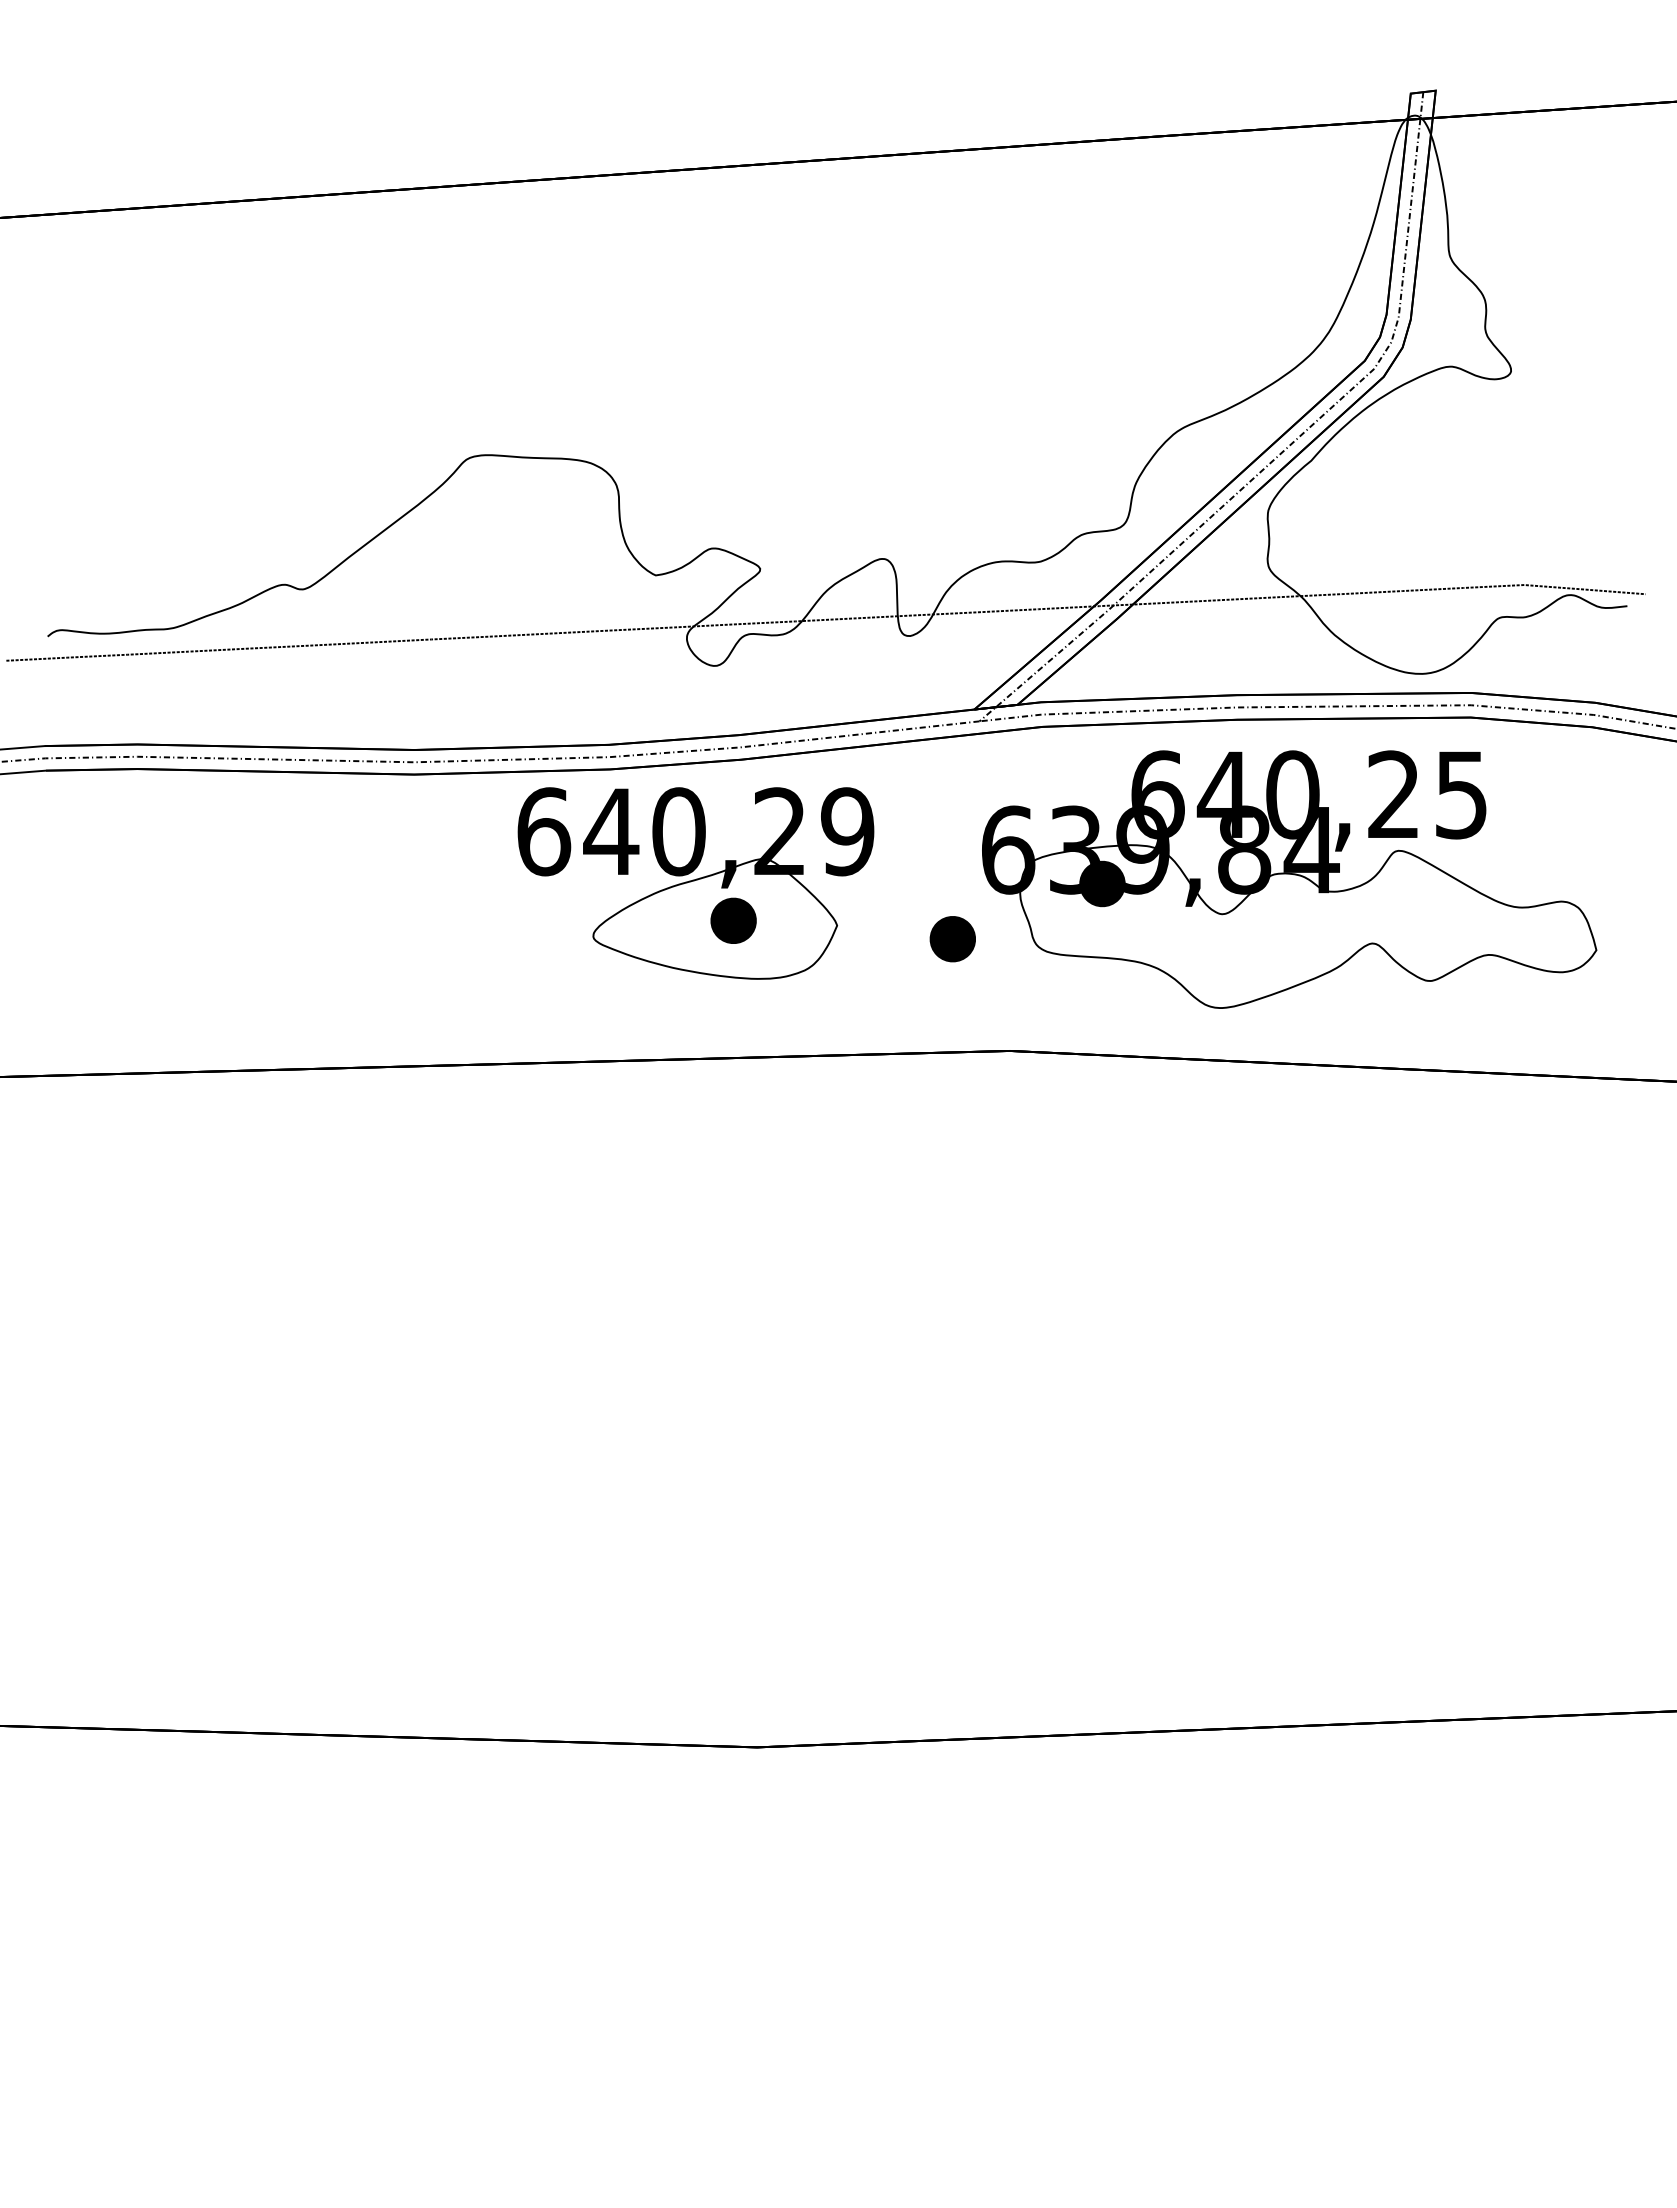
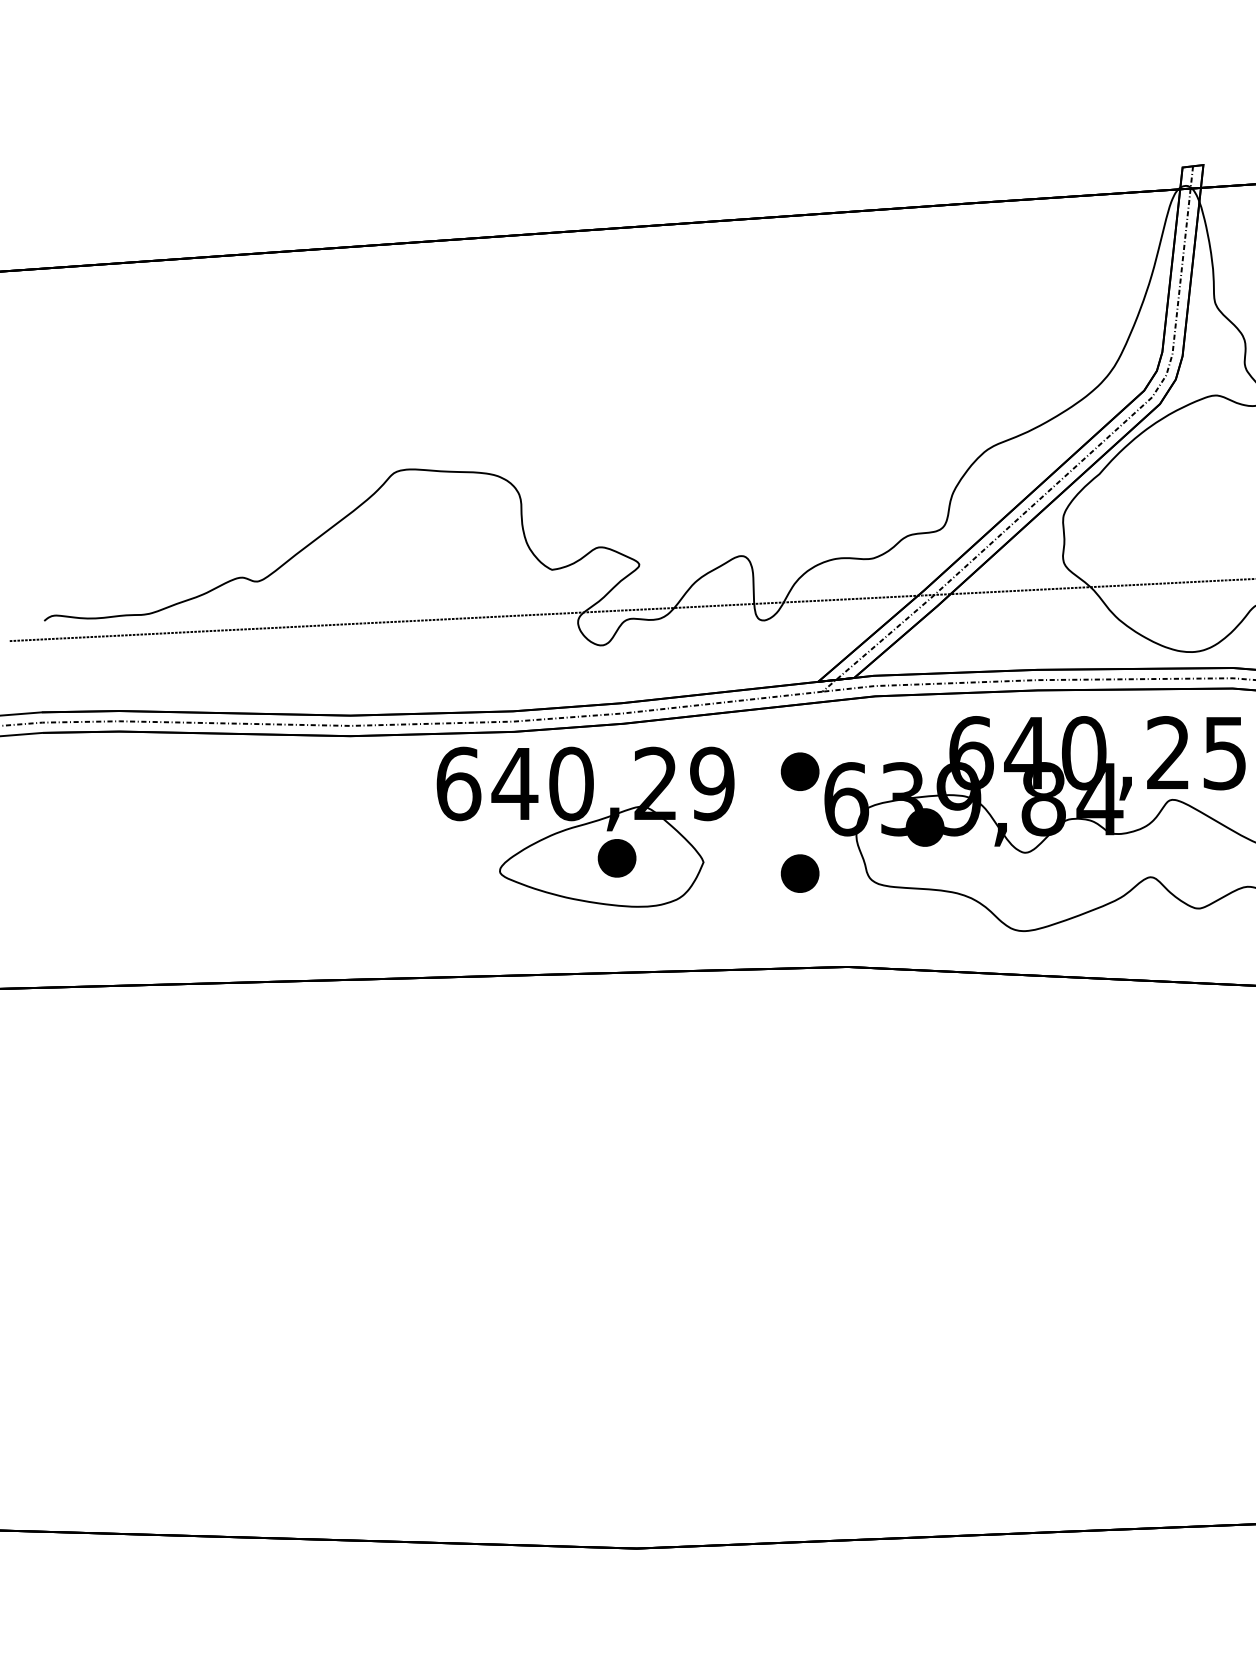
part: (952, 817) -> (799, 772), added

